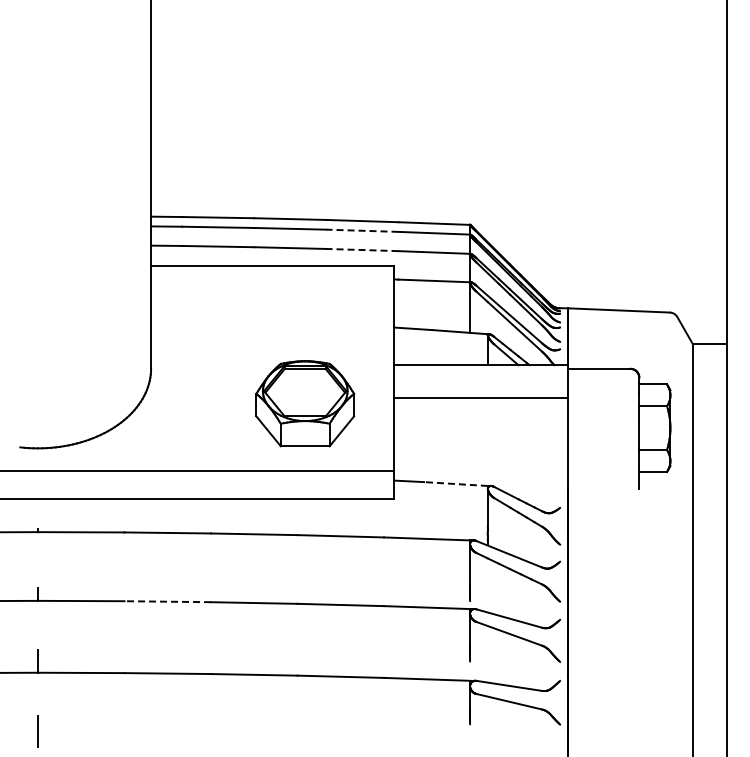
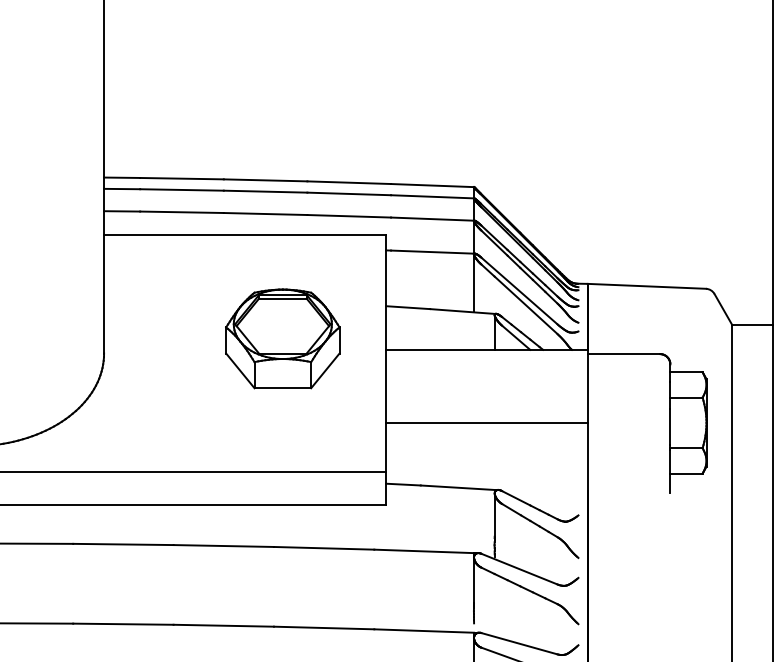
line: (361, 230) -> (348, 193), dashed -> solid
line: (361, 250) -> (348, 216), dashed -> solid
line: (481, 398) -> (487, 423), moved
part: (305, 403) -> (283, 338), moved
line: (455, 484) -> (457, 488), dashed -> solid
line: (167, 601) -> (123, 623), dashed -> solid

